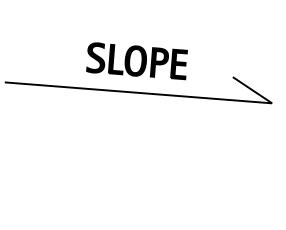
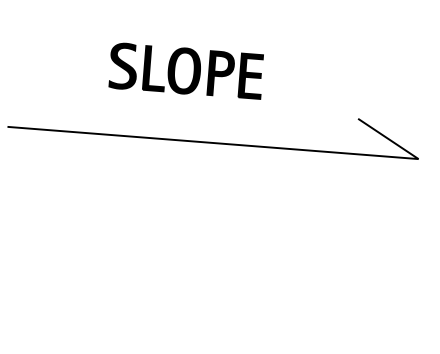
part: (136, 61) -> (185, 71), moved

